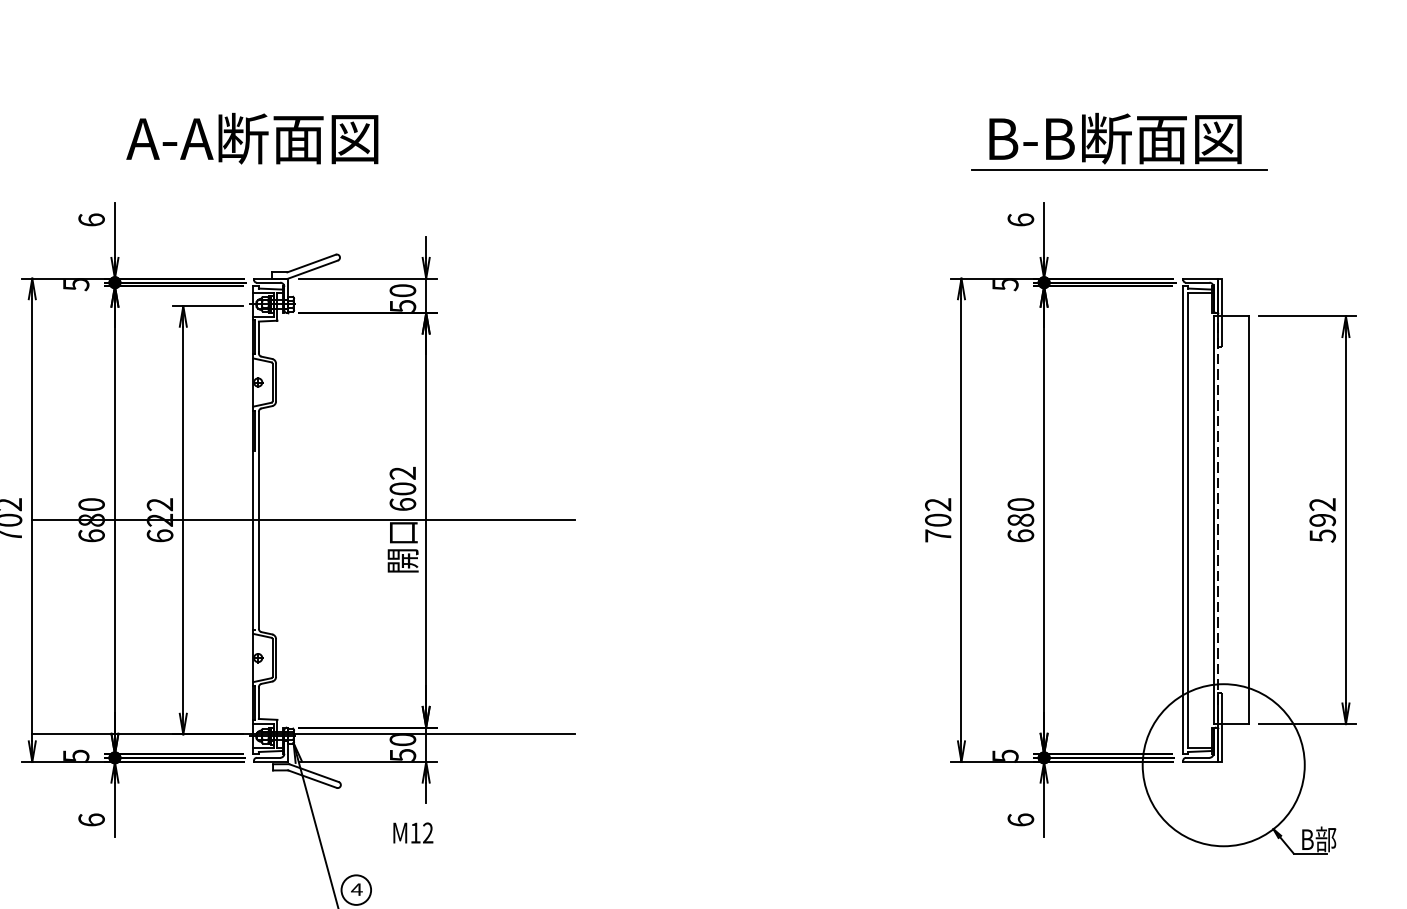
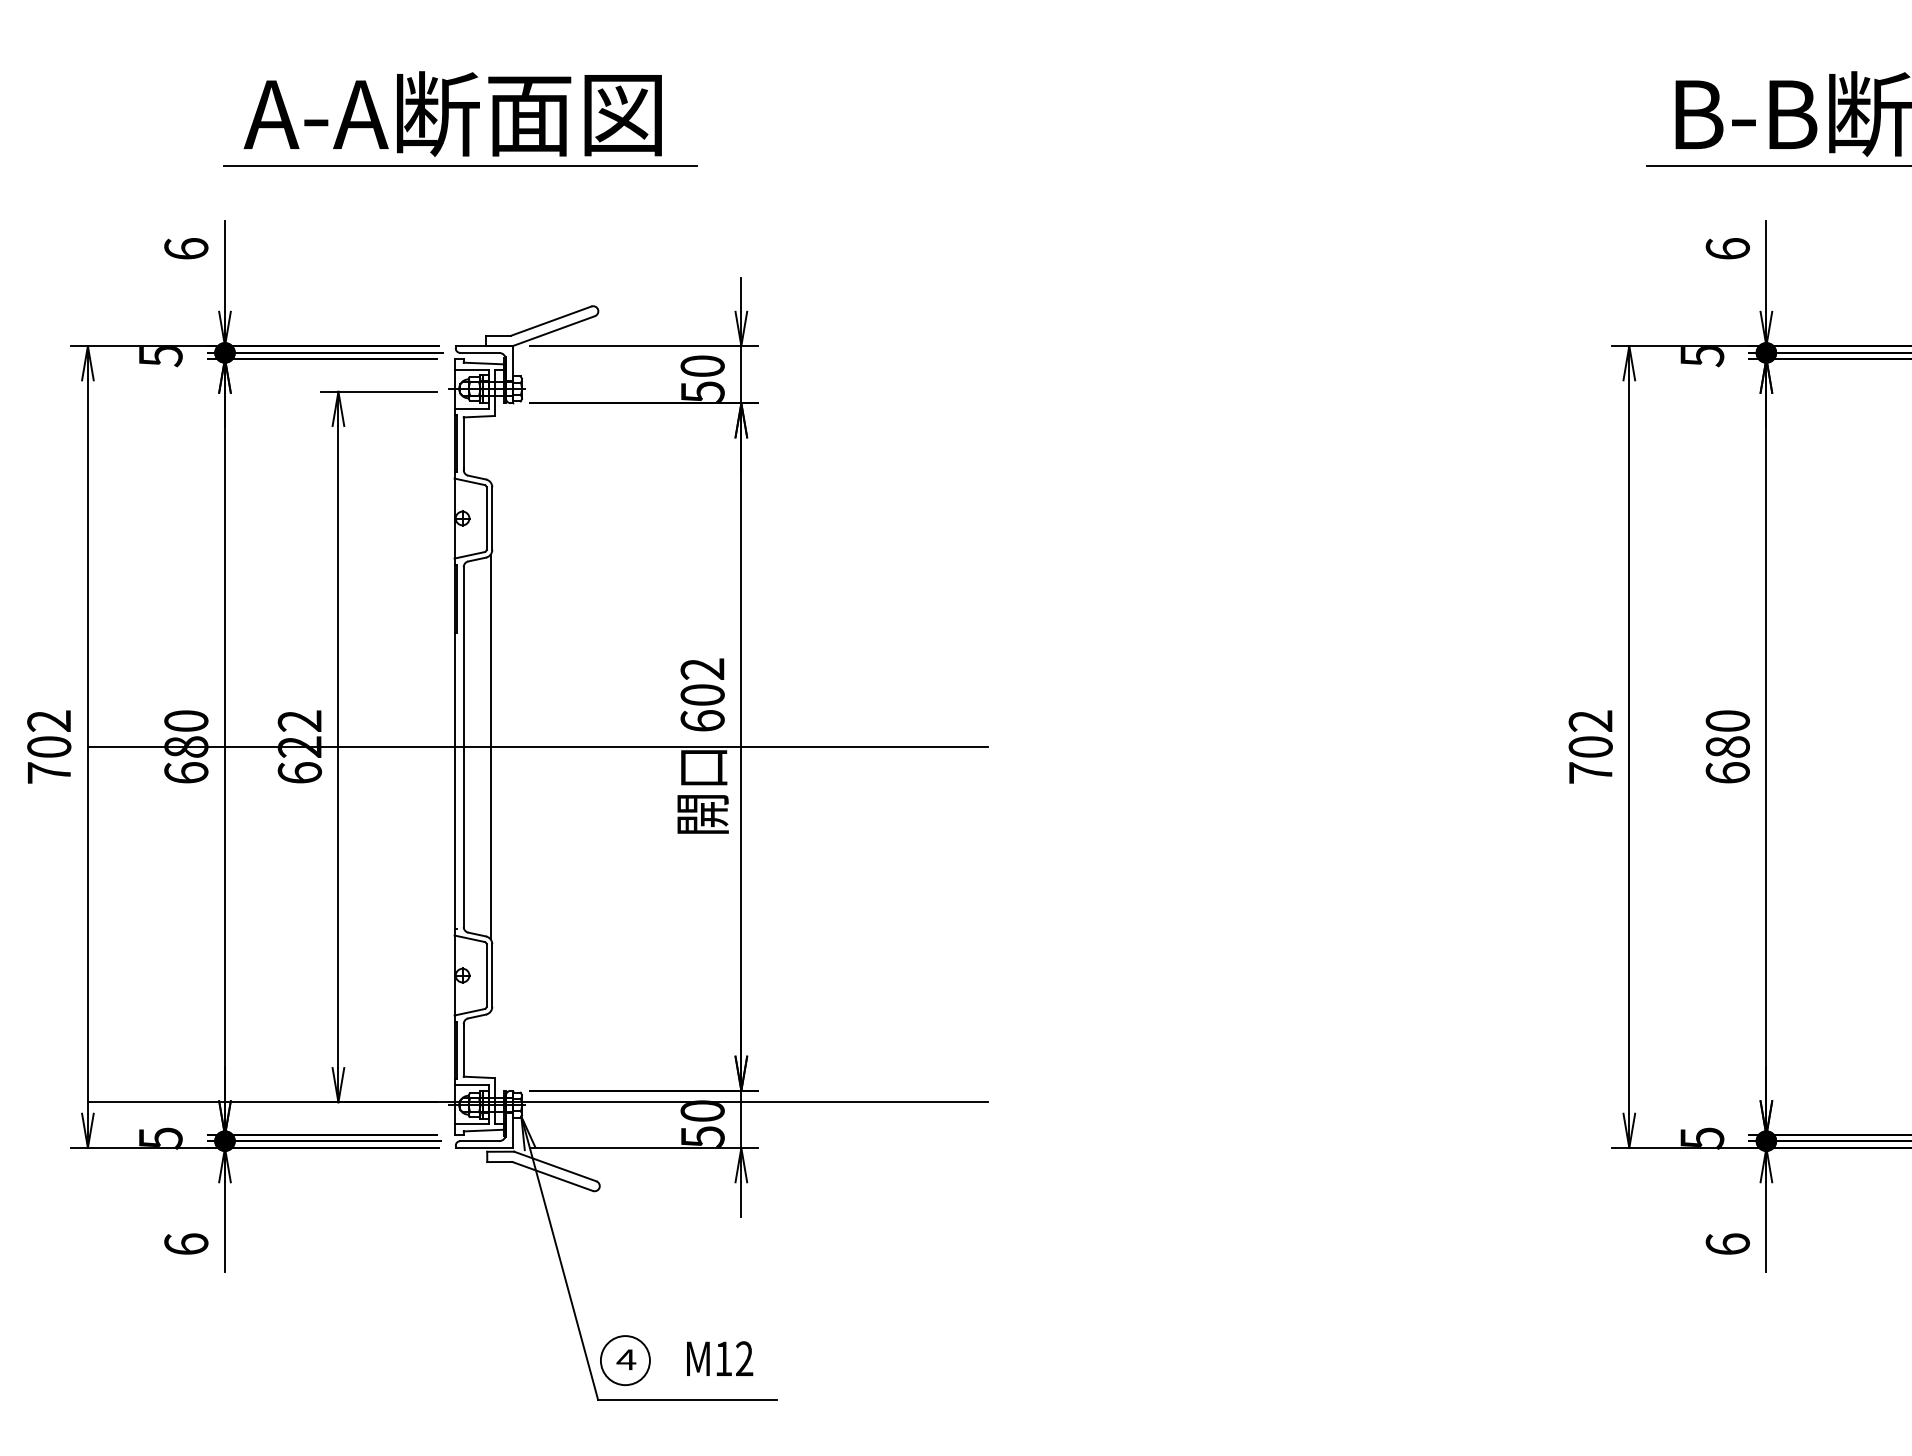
line: (256, 170) -> (459, 166), added
line: (275, 520) -> (491, 747), added
text: (413, 832) -> (720, 1357), moved

